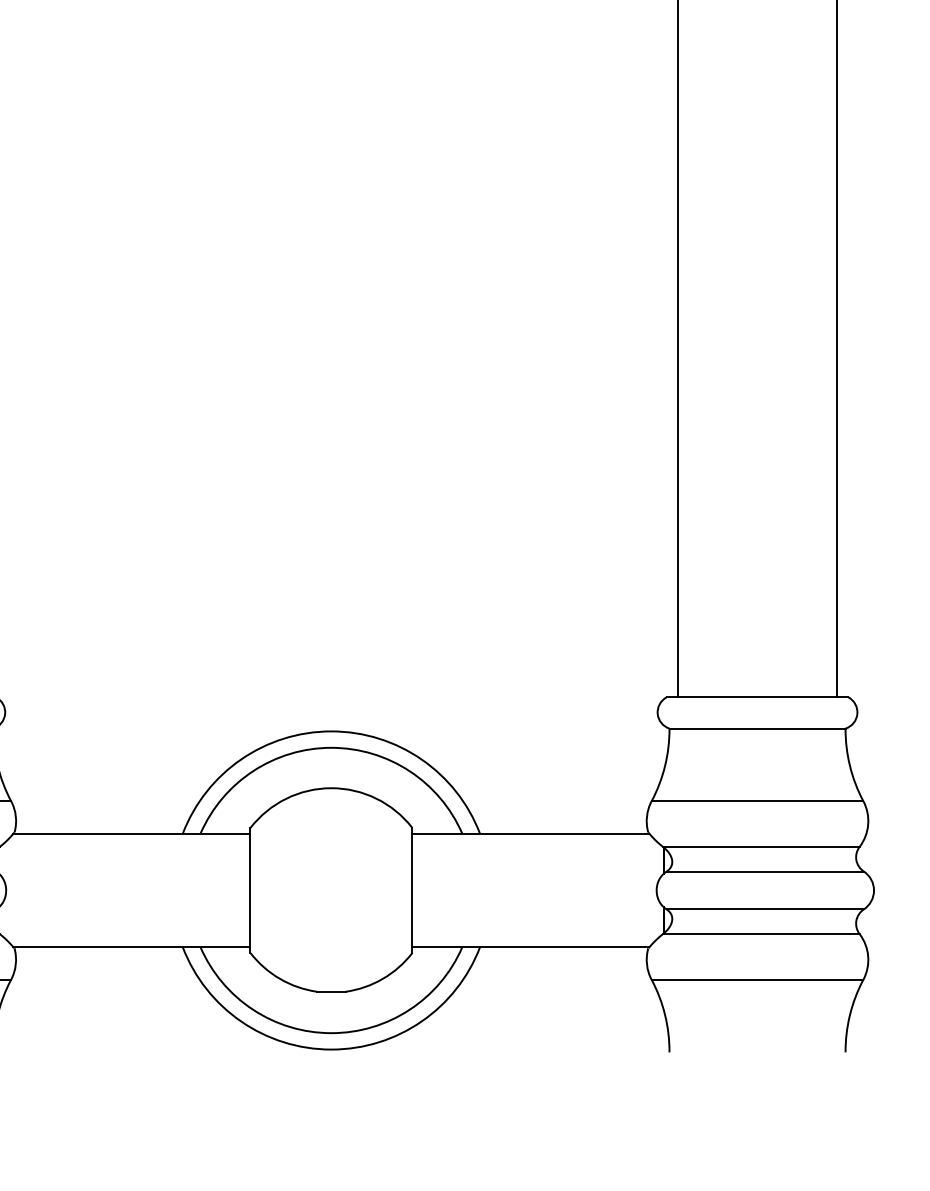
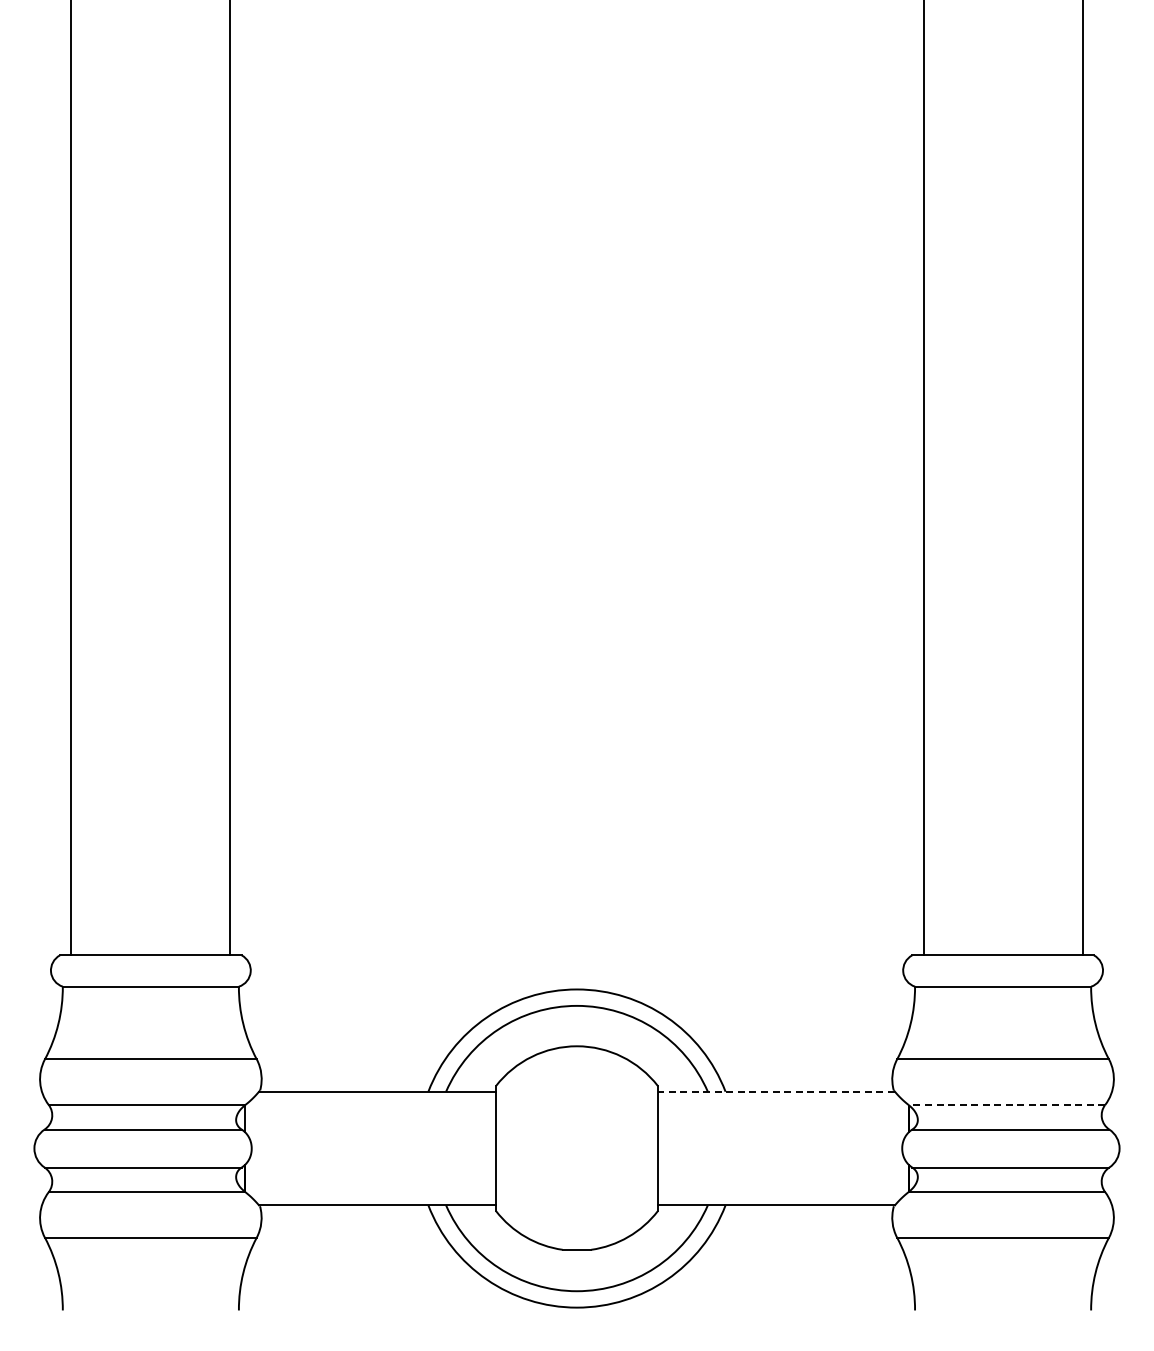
line: (530, 833) -> (776, 1091), solid -> dashed
line: (760, 847) -> (1006, 1105), solid -> dashed

